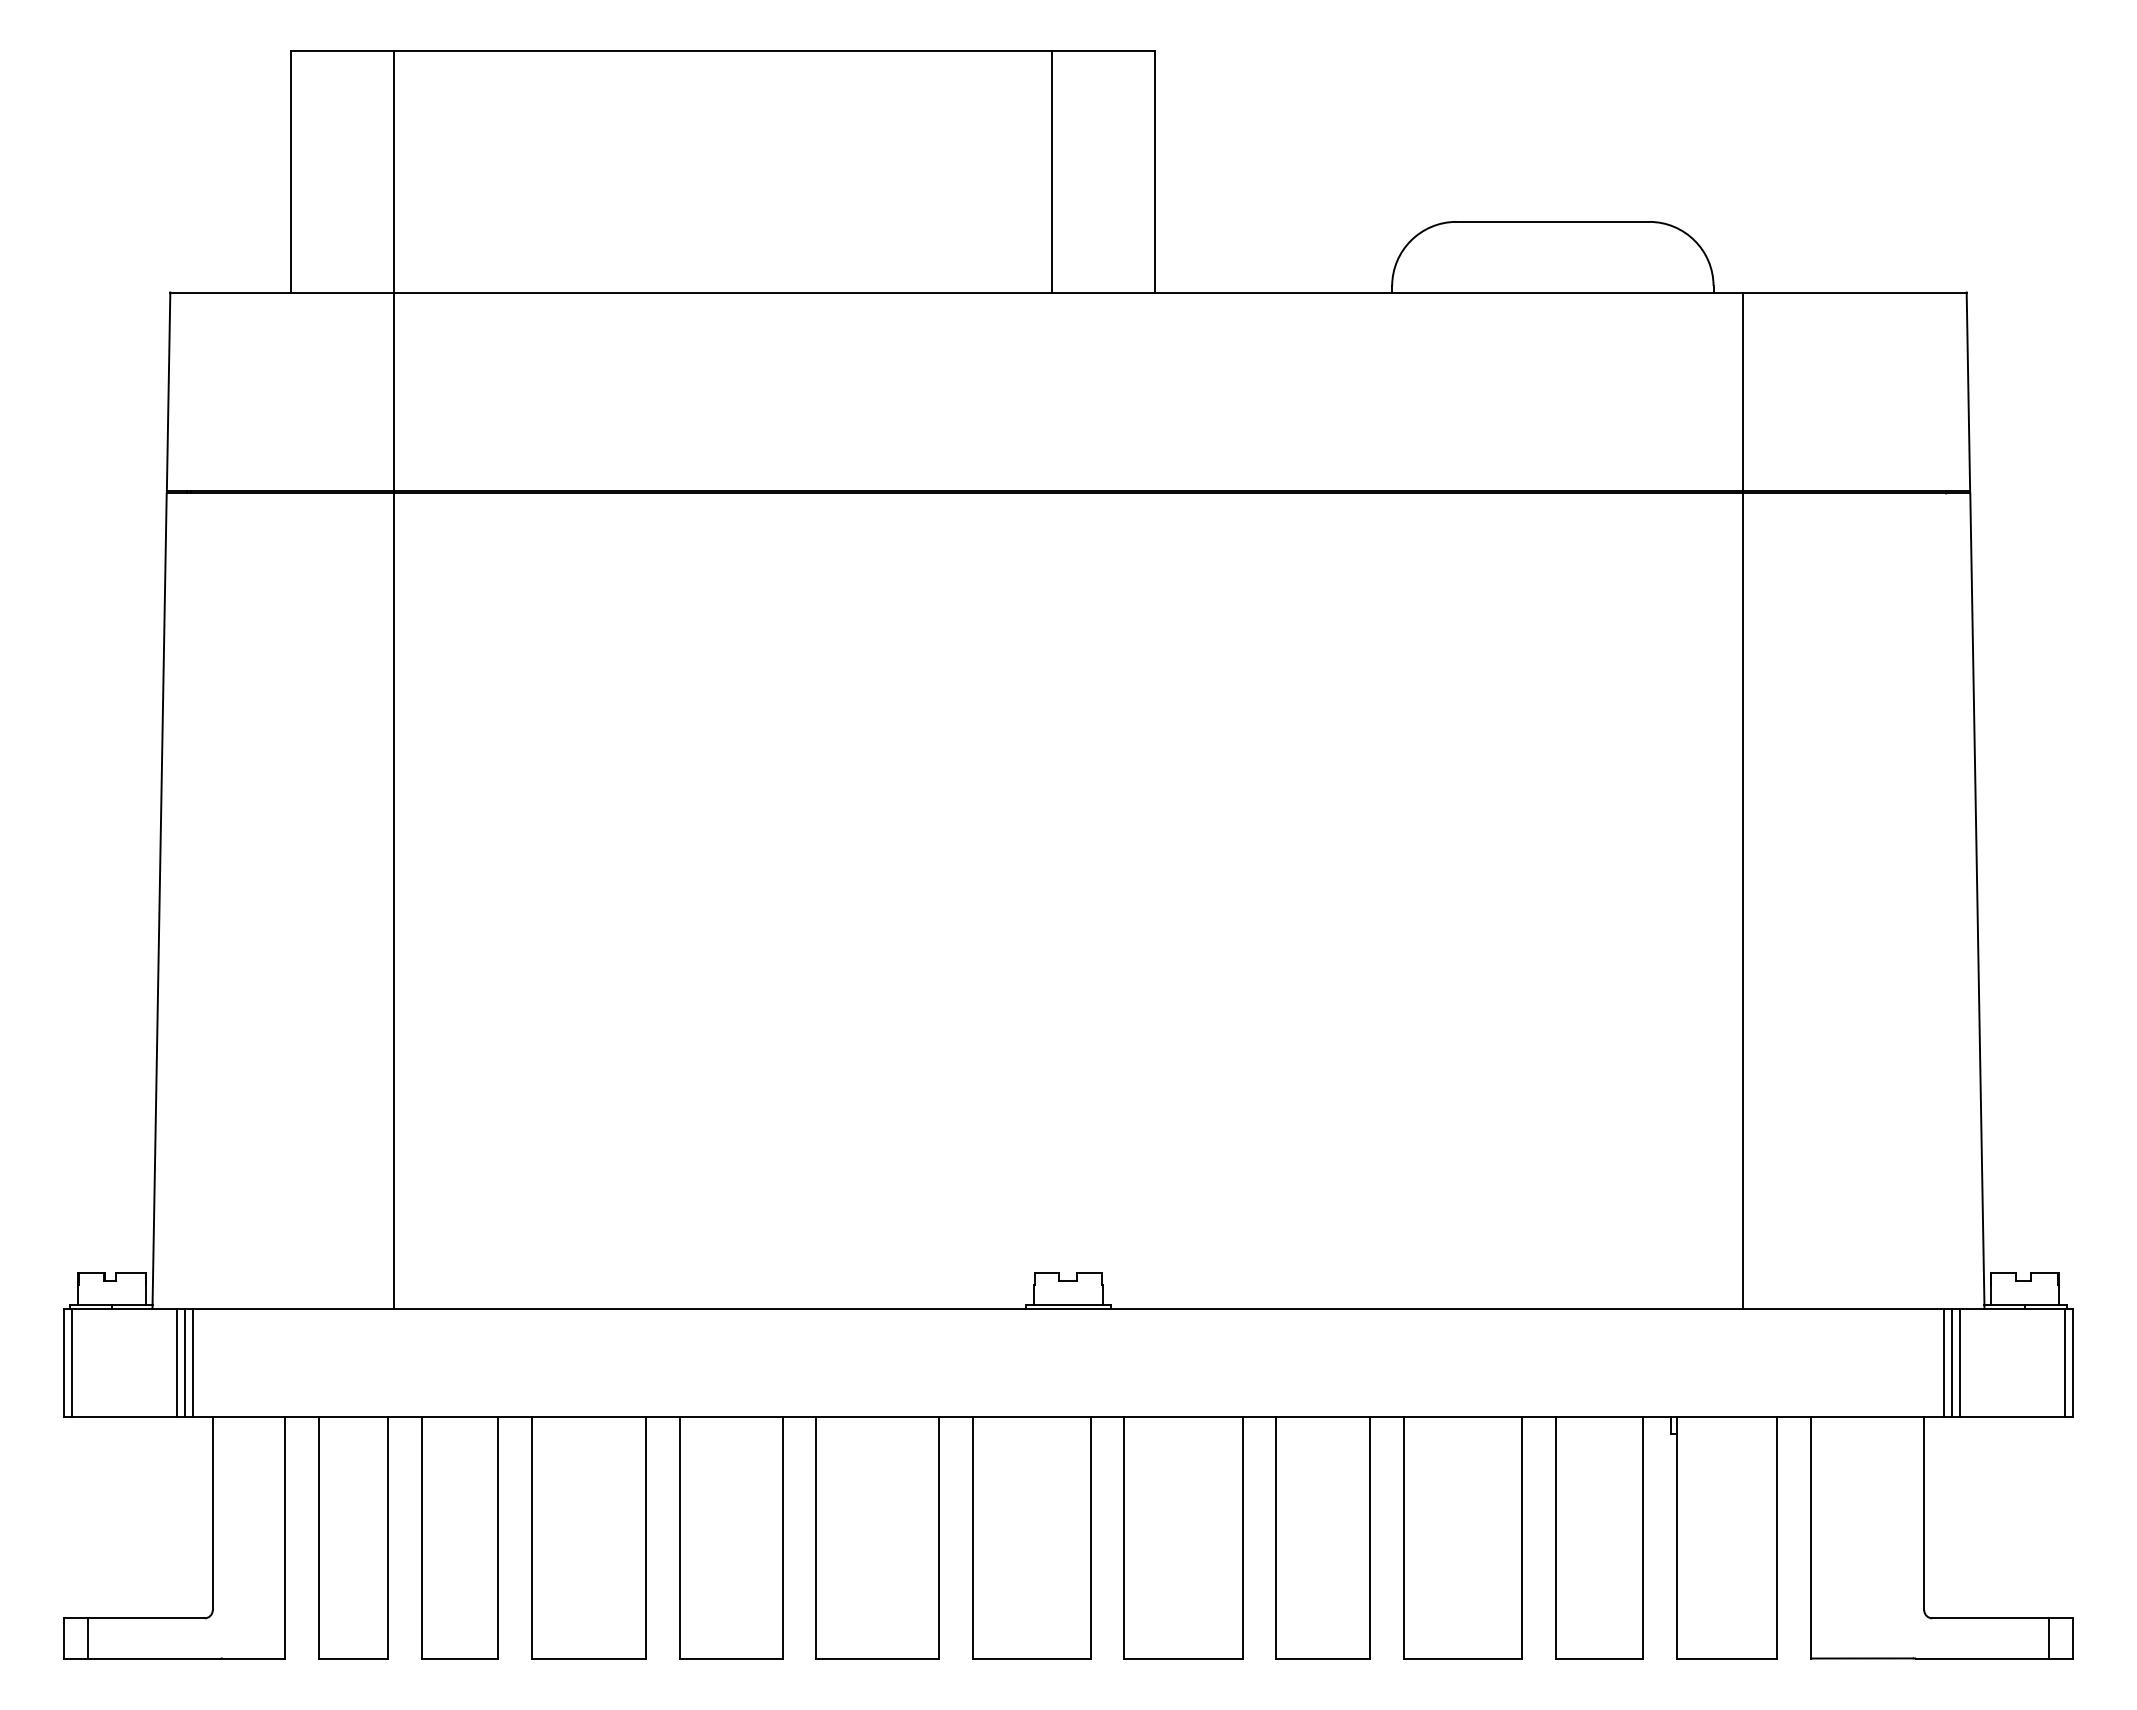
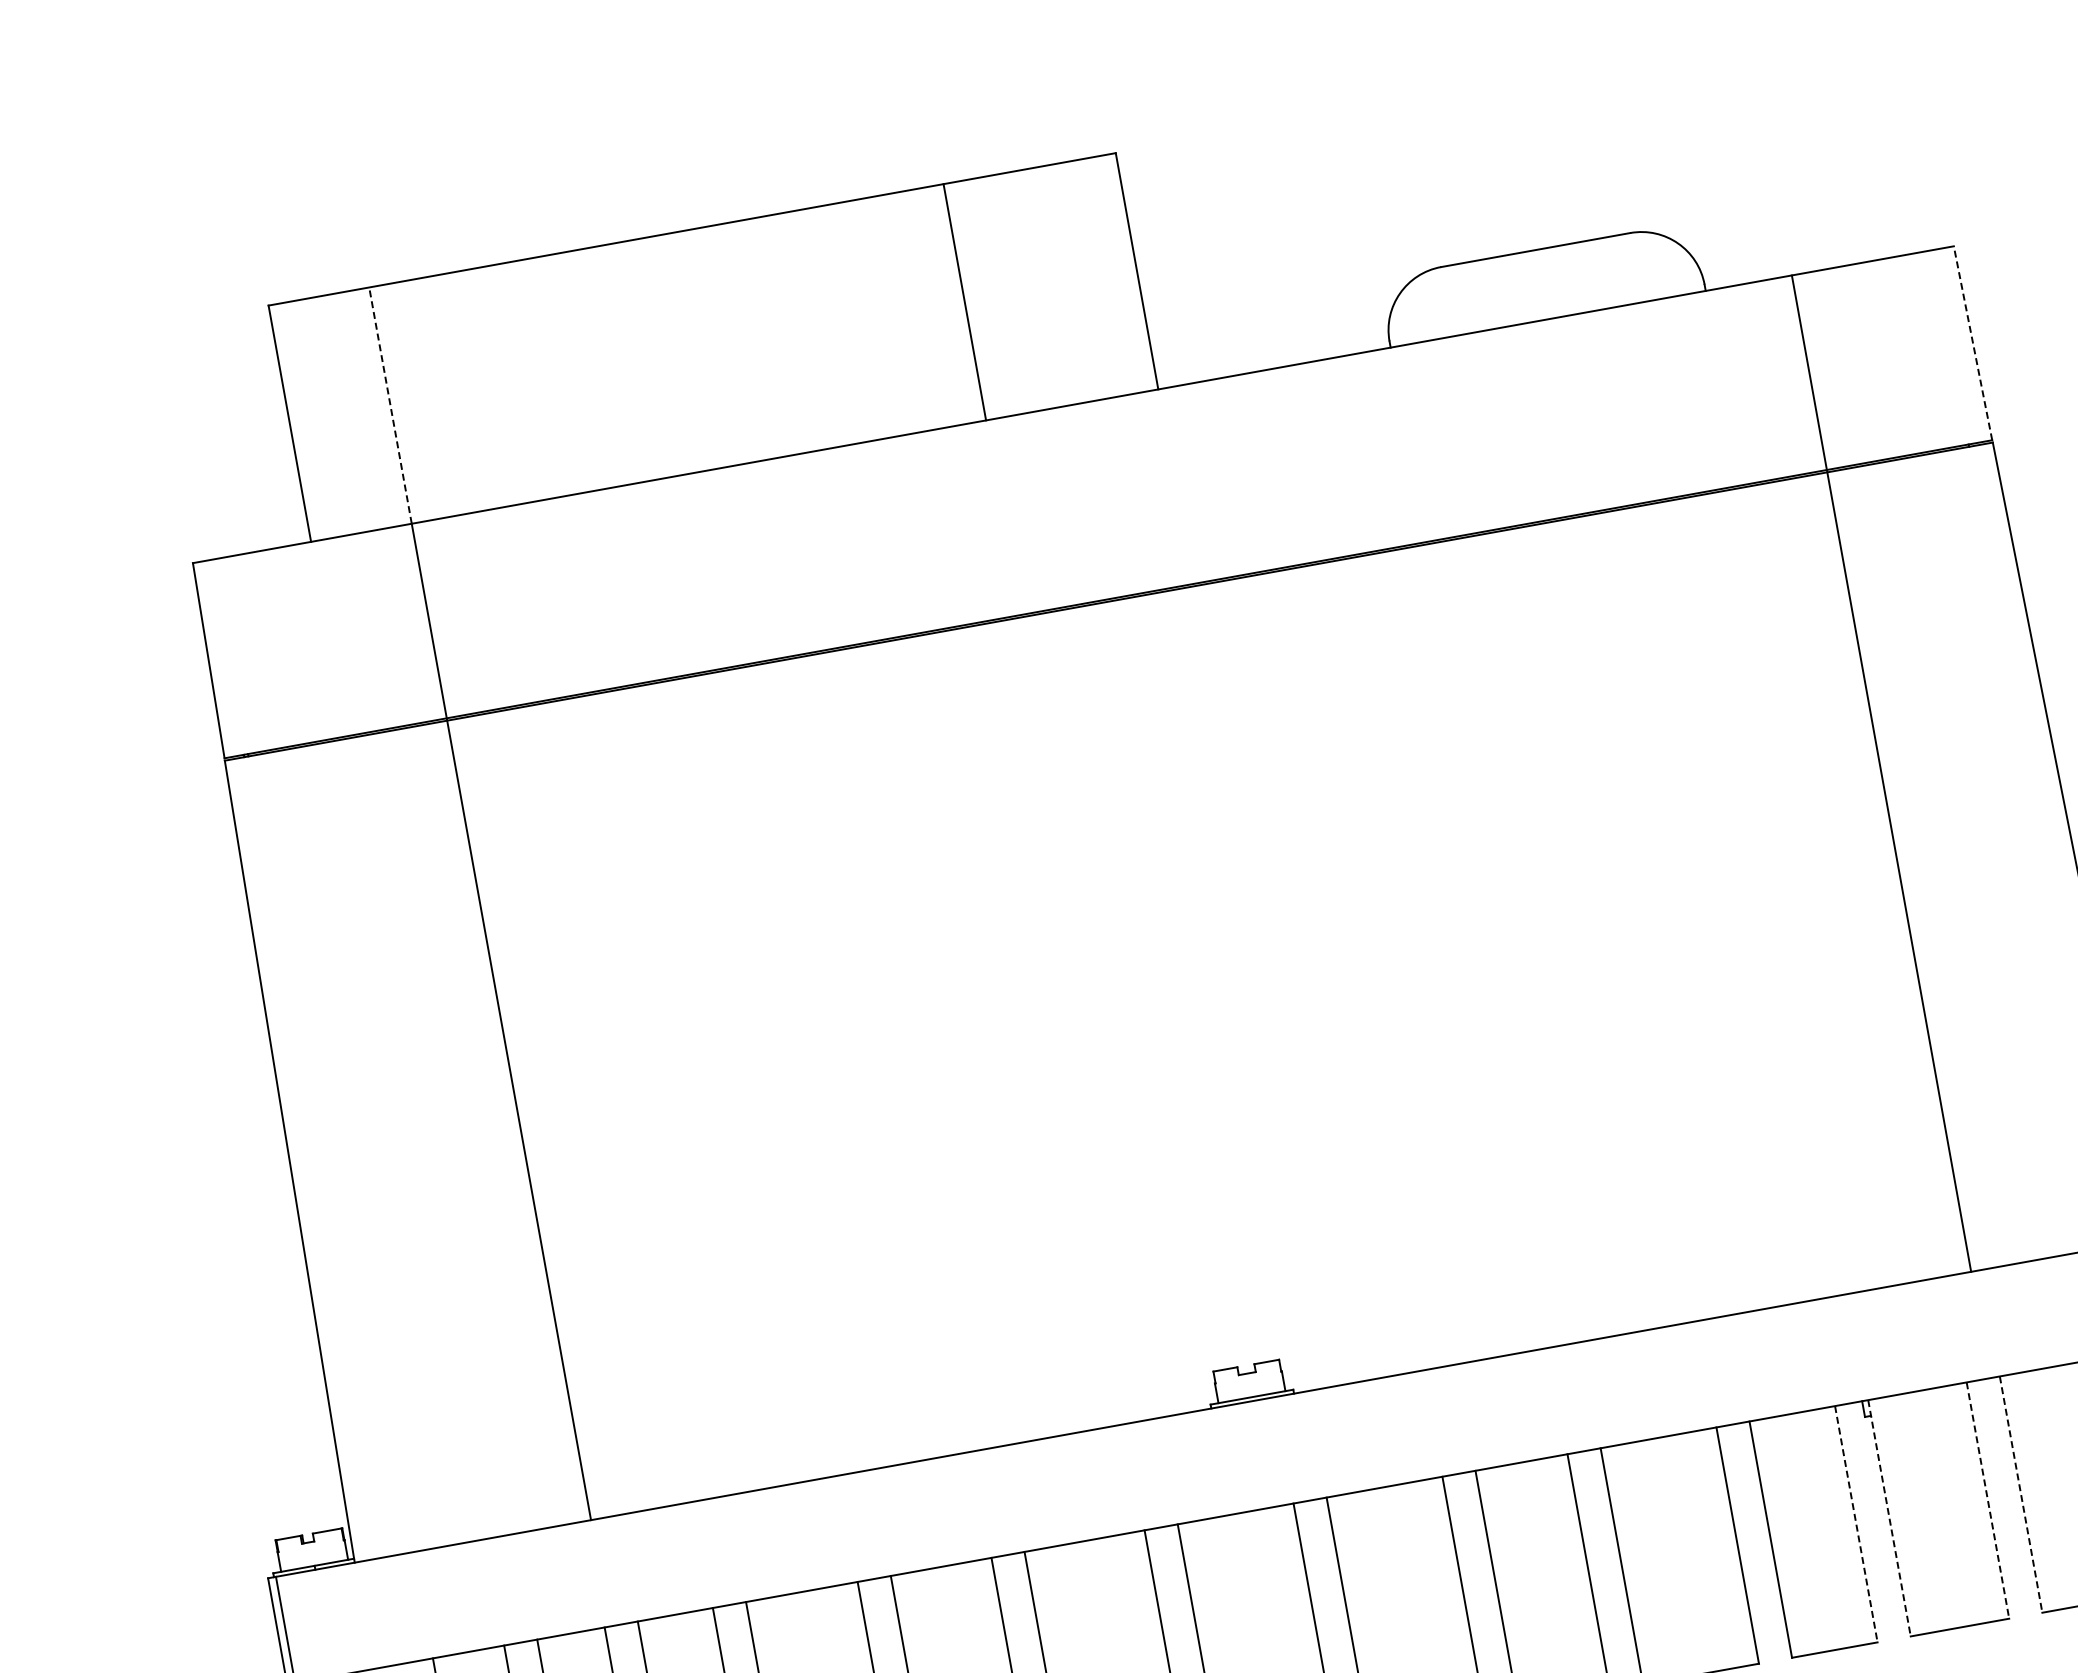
line: (393, 171) -> (390, 405), solid -> dashed
line: (1052, 171) -> (964, 301), moved
line: (1968, 391) -> (1973, 343), solid -> dashed
line: (1743, 800) -> (1881, 773), moved
line: (176, 1362) -> (387, 1610), removed
line: (184, 1362) -> (395, 1609), removed
line: (192, 1362) -> (403, 1608), removed
line: (1643, 1537) -> (1856, 1523), solid -> dashed
line: (1676, 1537) -> (1888, 1517), solid -> dashed
line: (1777, 1537) -> (1987, 1500), solid -> dashed
line: (1811, 1537) -> (2021, 1494), solid -> dashed

